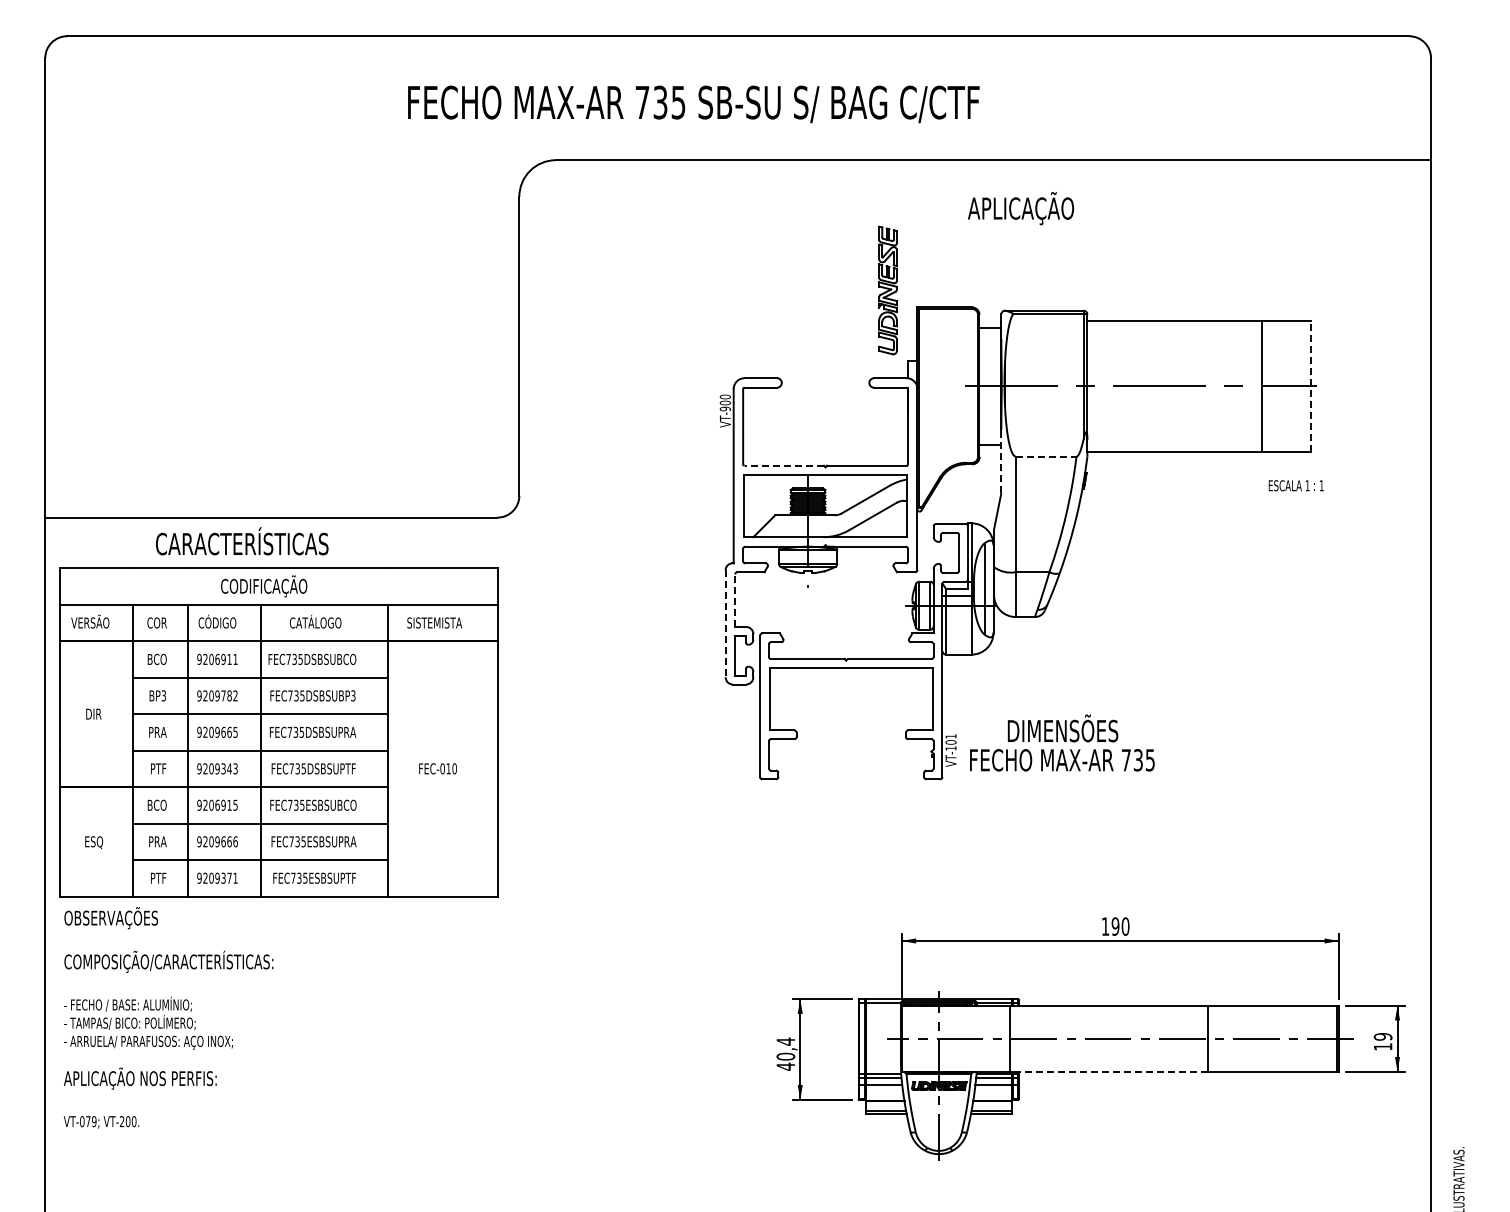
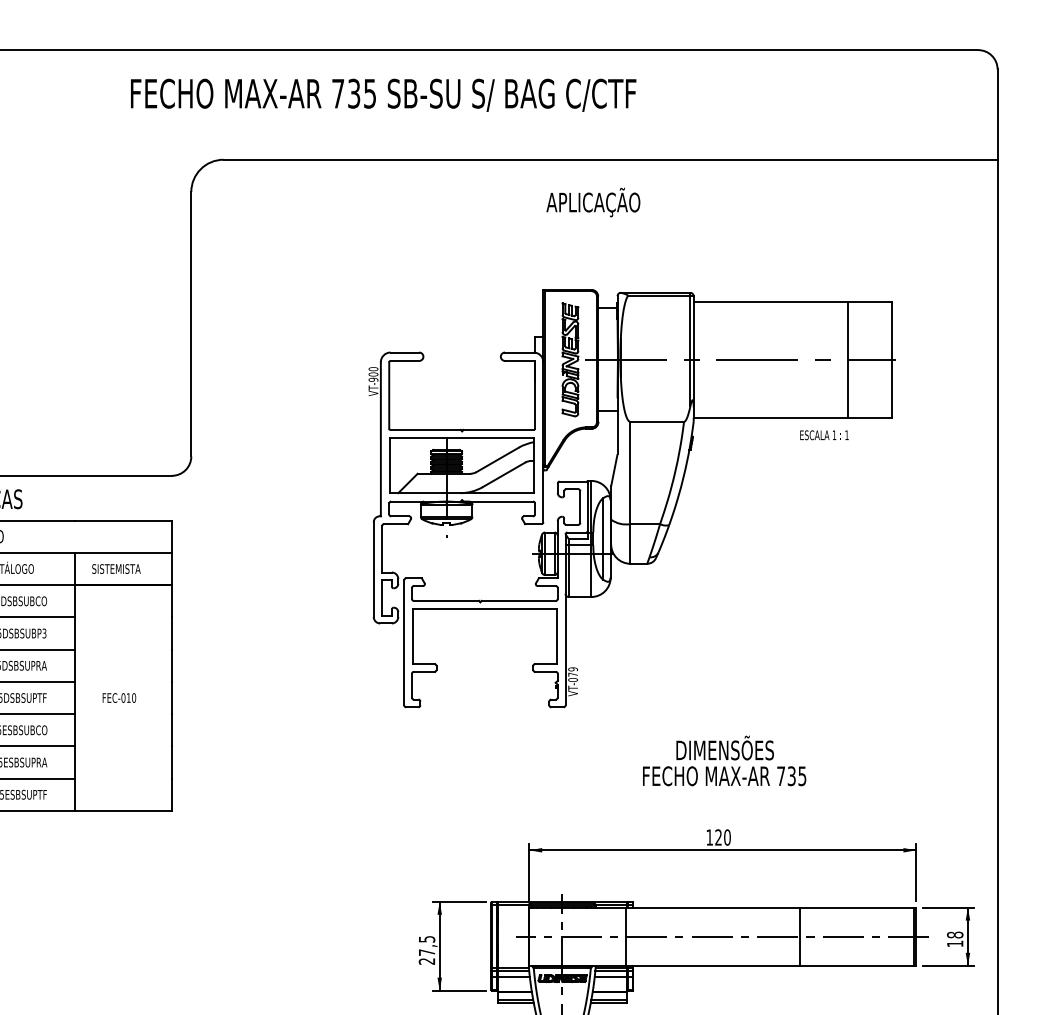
text: (693, 104) -> (383, 95), moved
text: (1021, 208) -> (593, 202), moved
part: (887, 290) -> (569, 359), moved
line: (1311, 386) -> (891, 359), dashed -> solid
line: (1046, 456) -> (657, 421), dashed -> solid
line: (1001, 461) -> (617, 426), dashed -> solid
line: (784, 465) -> (425, 429), dashed -> solid
text: (1295, 485) -> (823, 435), moved
line: (735, 600) -> (382, 549), dashed -> solid
line: (725, 623) -> (373, 569), dashed -> solid
text: (950, 742) -> (572, 674), VT-101 -> VT-079
text: (1062, 742) -> (724, 760), moved
text: (1115, 926) -> (718, 837), 190 -> 120
text: (1383, 1036) -> (955, 934), 19 -> 18
text: (785, 1053) -> (426, 949), 40,4 -> 27,5
line: (1108, 1071) -> (712, 965), dashed -> solid

